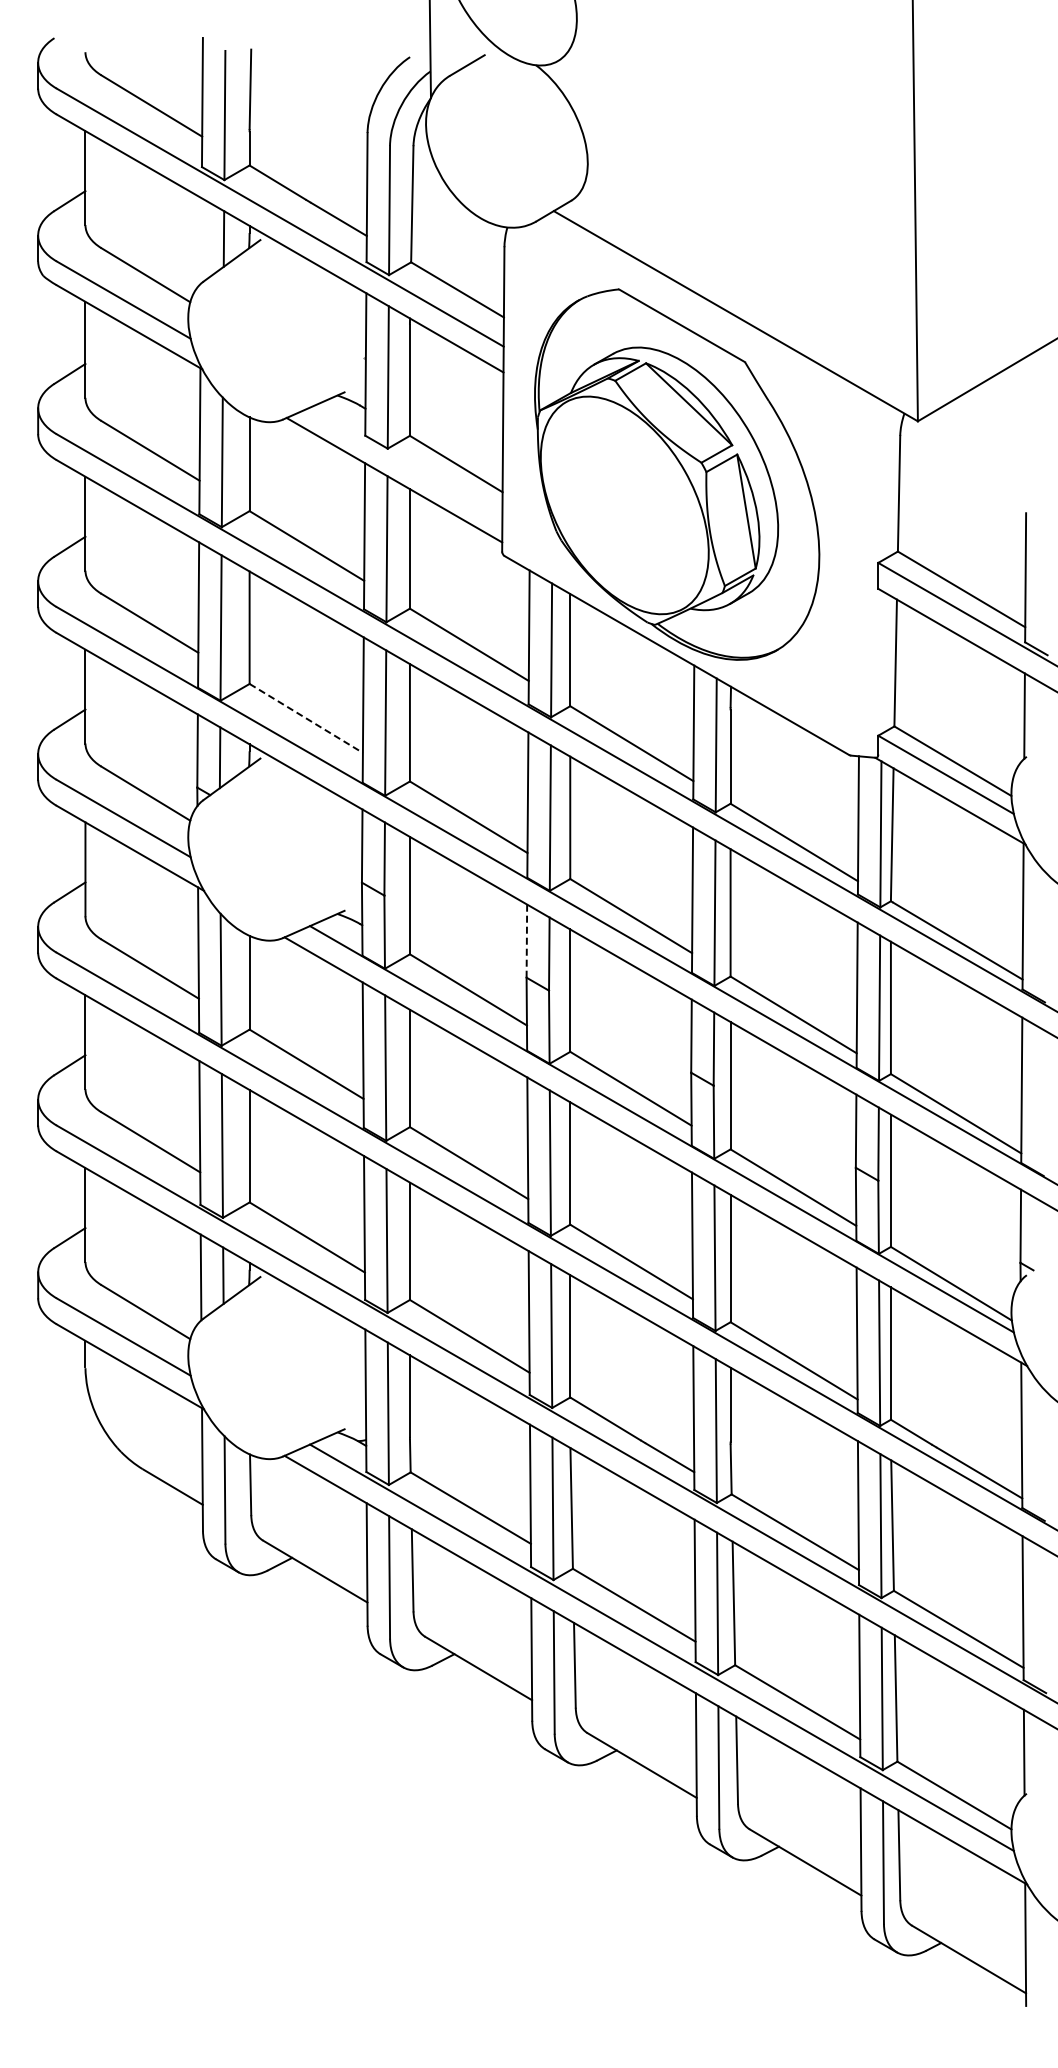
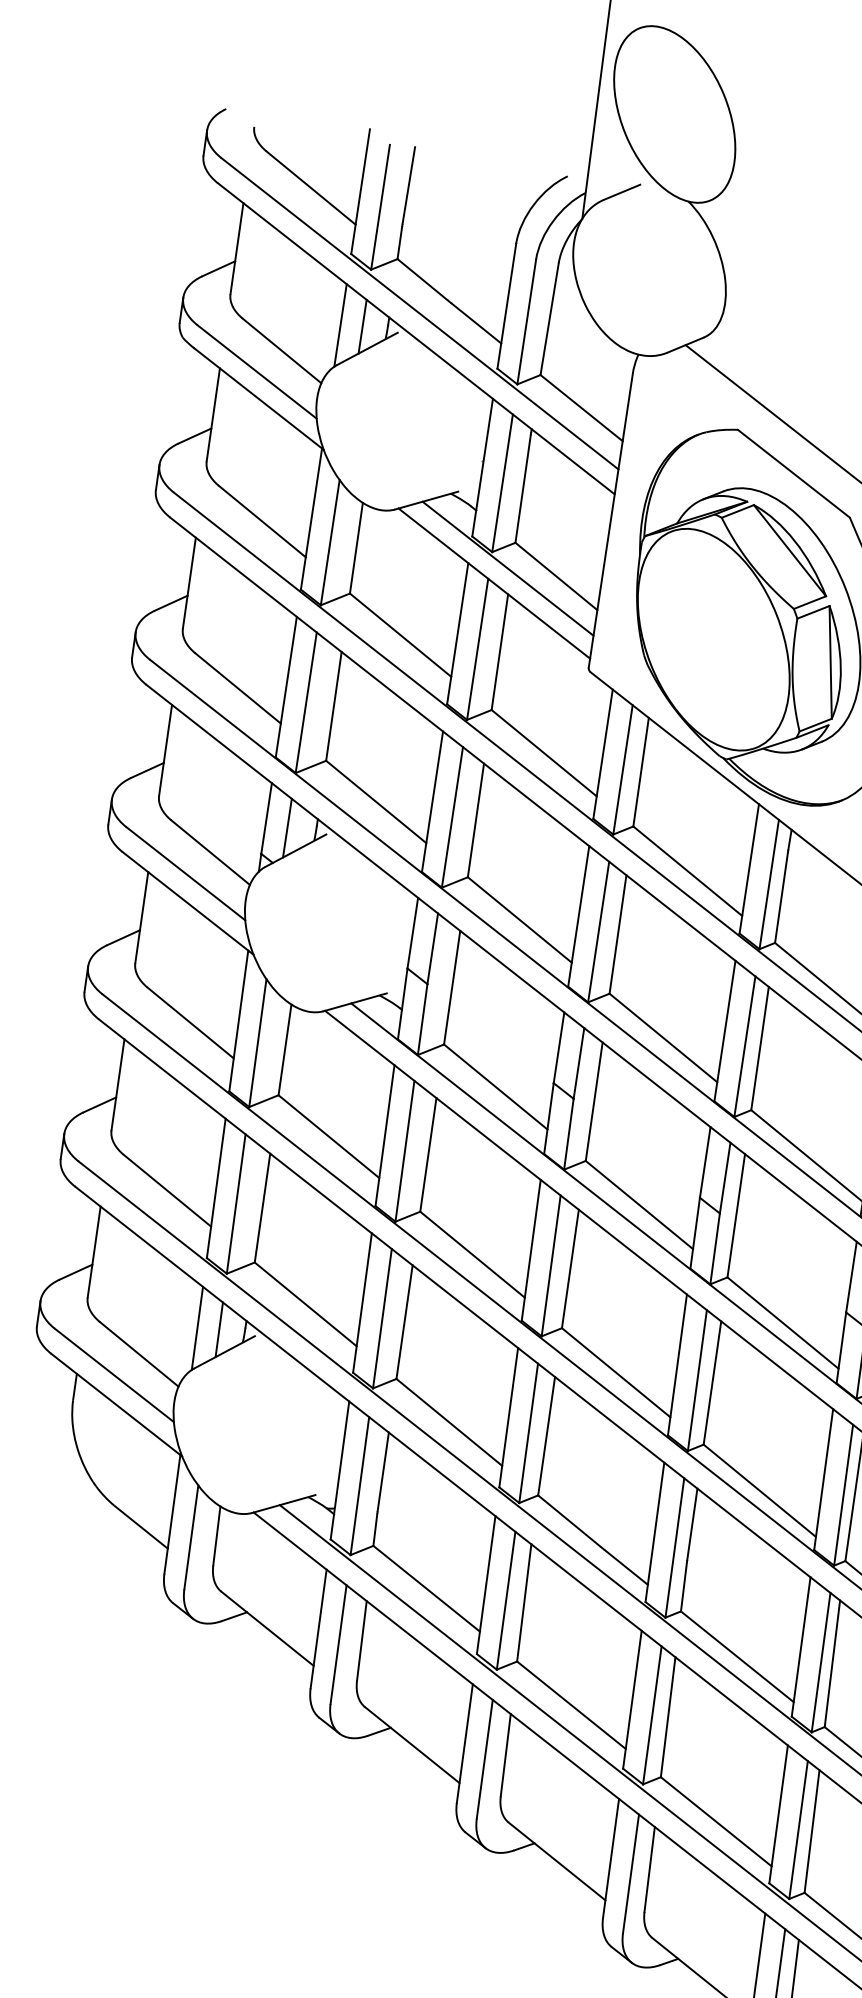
line: (201, 240) -> (340, 325), added
line: (406, 462) -> (508, 568), added
line: (306, 718) -> (376, 802), dashed -> solid
line: (526, 941) -> (558, 1048), dashed -> solid

